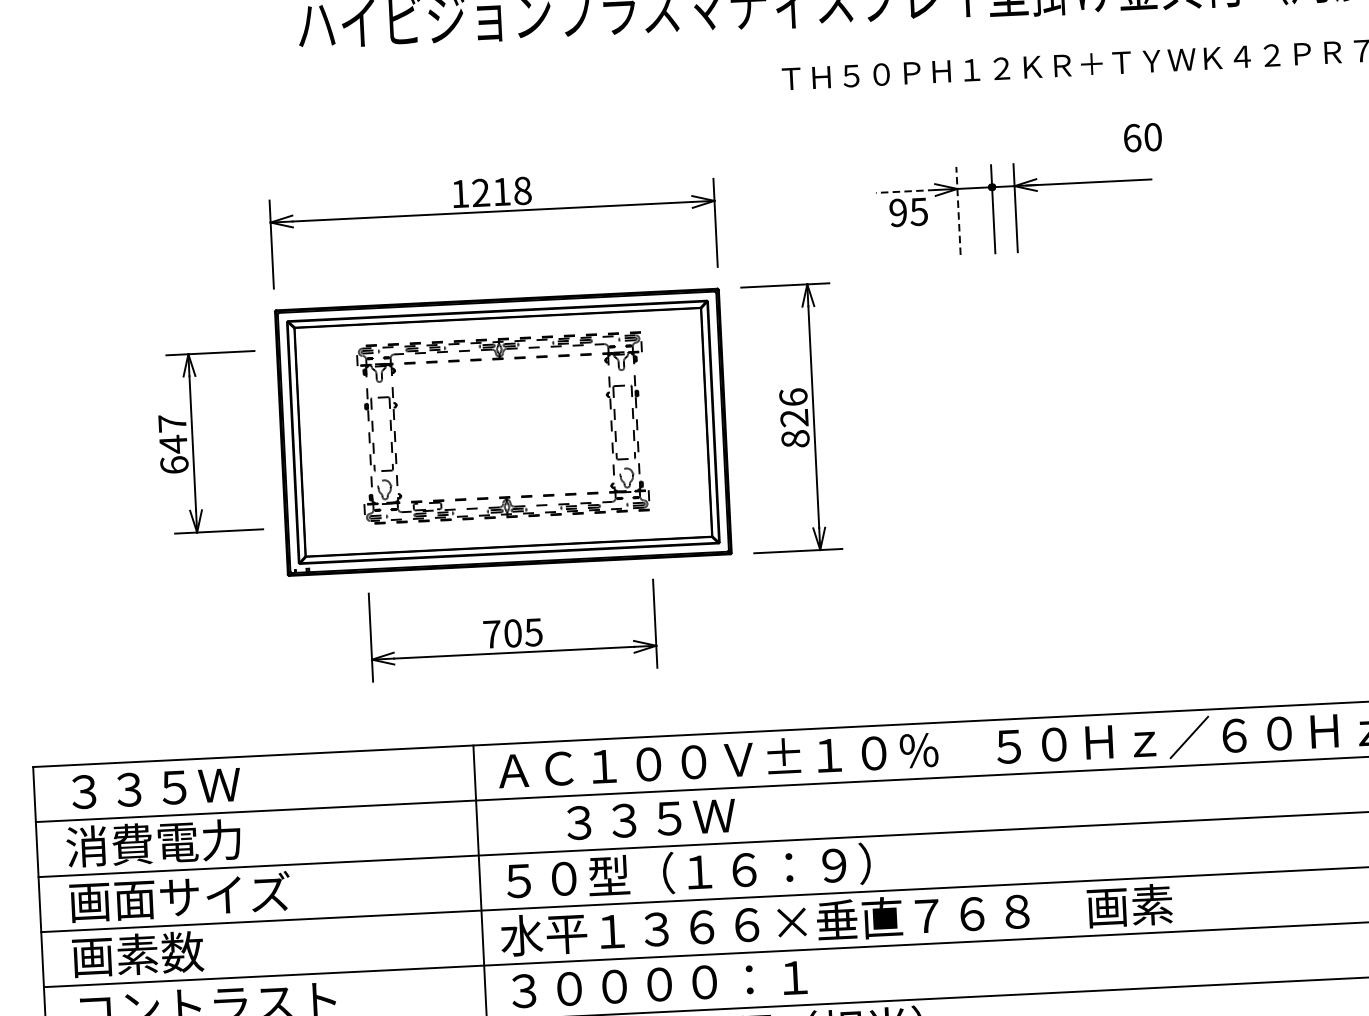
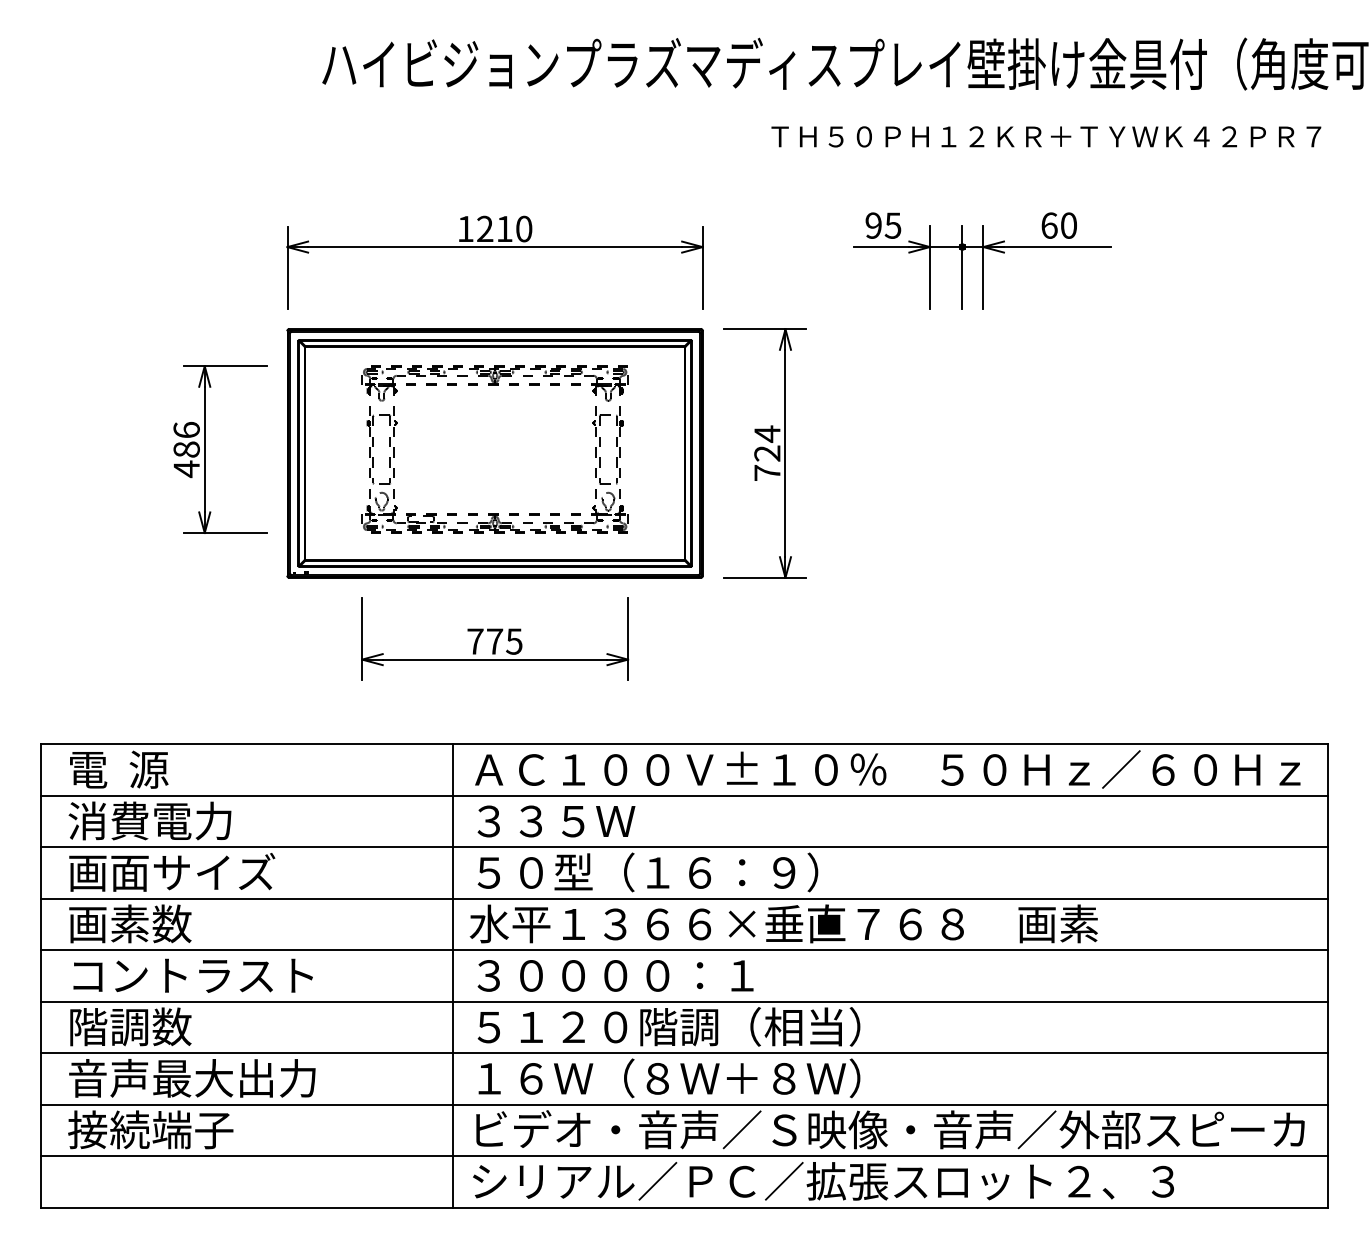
text: (1141, 137) -> (1058, 225), moved
text: (523, 191) -> (524, 229), 1218 -> 1210
line: (905, 191) -> (881, 247), dashed -> solid
line: (958, 210) -> (929, 267), dashed -> solid
text: (908, 212) -> (883, 225), moved
text: (794, 418) -> (767, 453), 826 -> 724
text: (173, 444) -> (186, 449), 647 -> 486
text: (513, 633) -> (495, 641), 705 -> 775
text: (152, 788) -> (151, 769), ３３５Ｗ -> 電  源
text: (651, 819) -> (556, 821), moved

